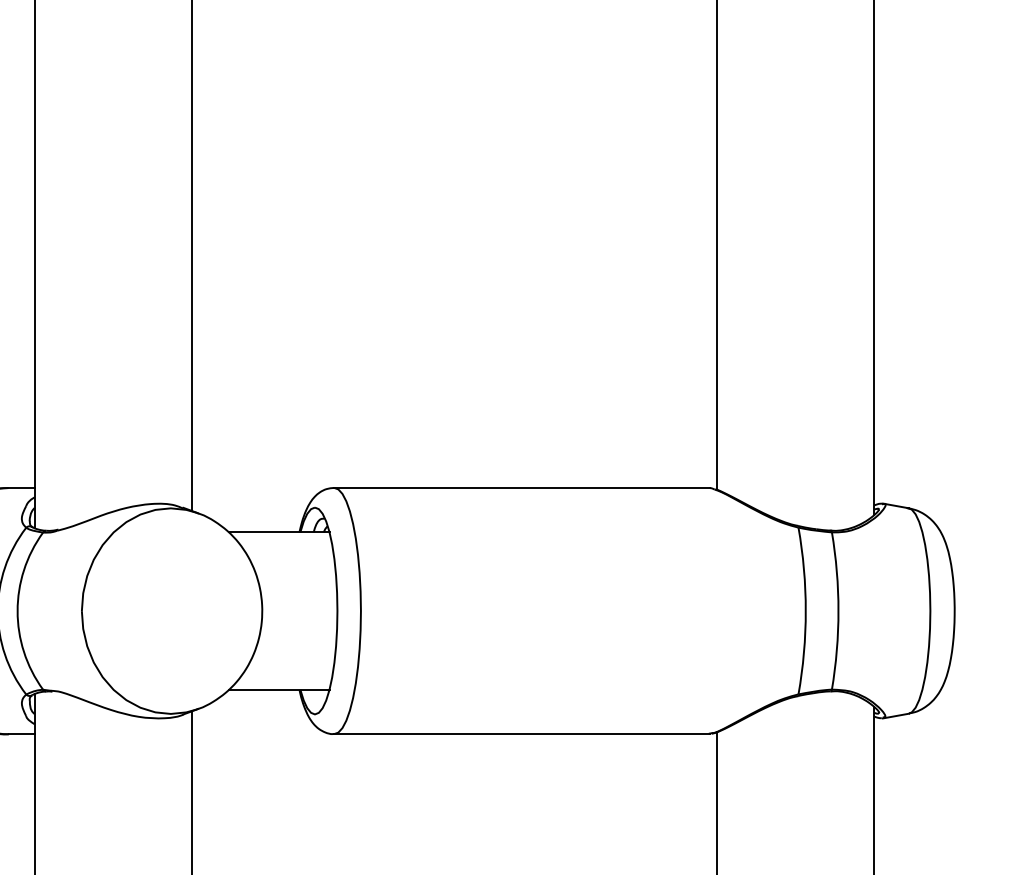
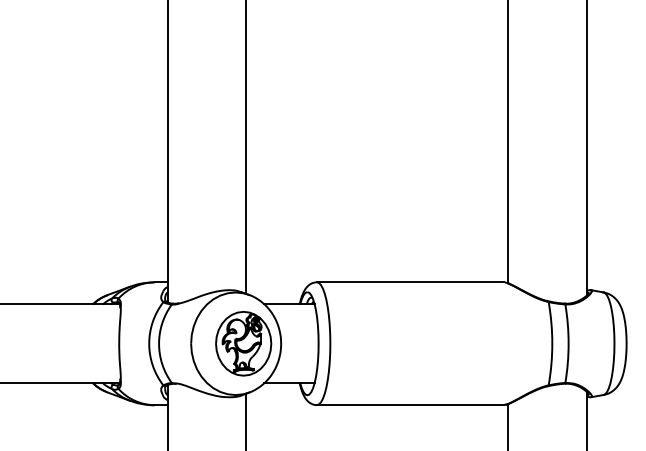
part: (186, 610) -> (243, 343), added

